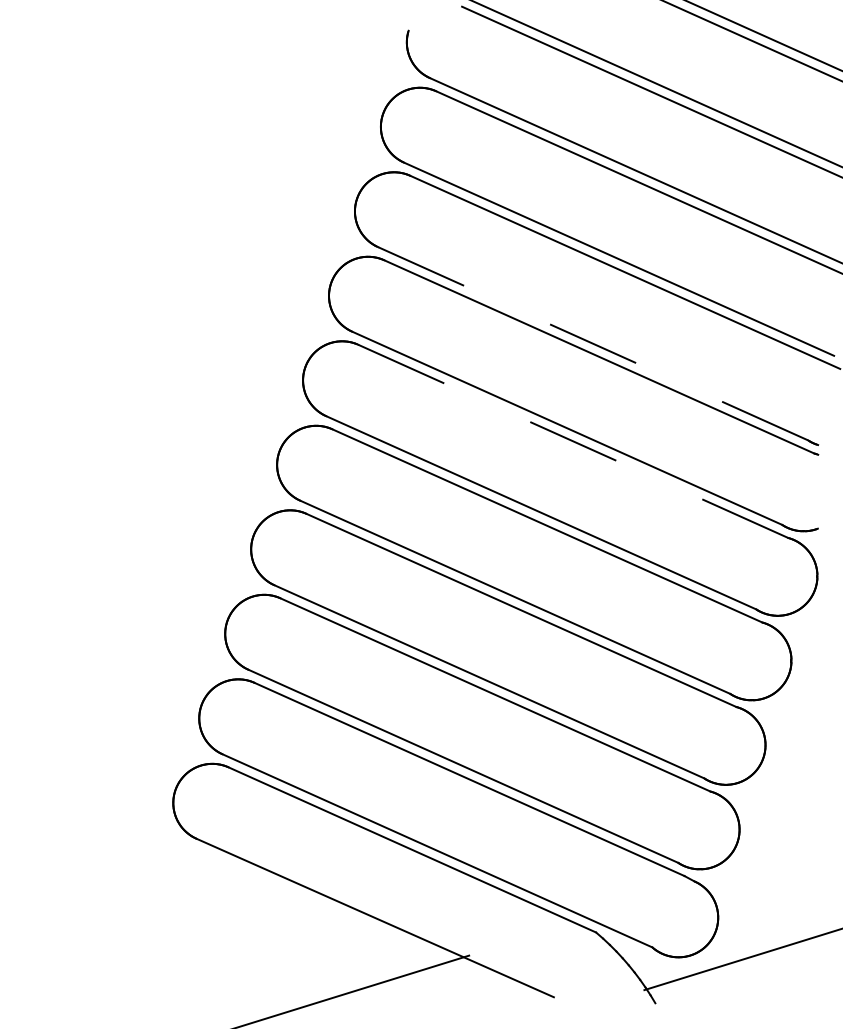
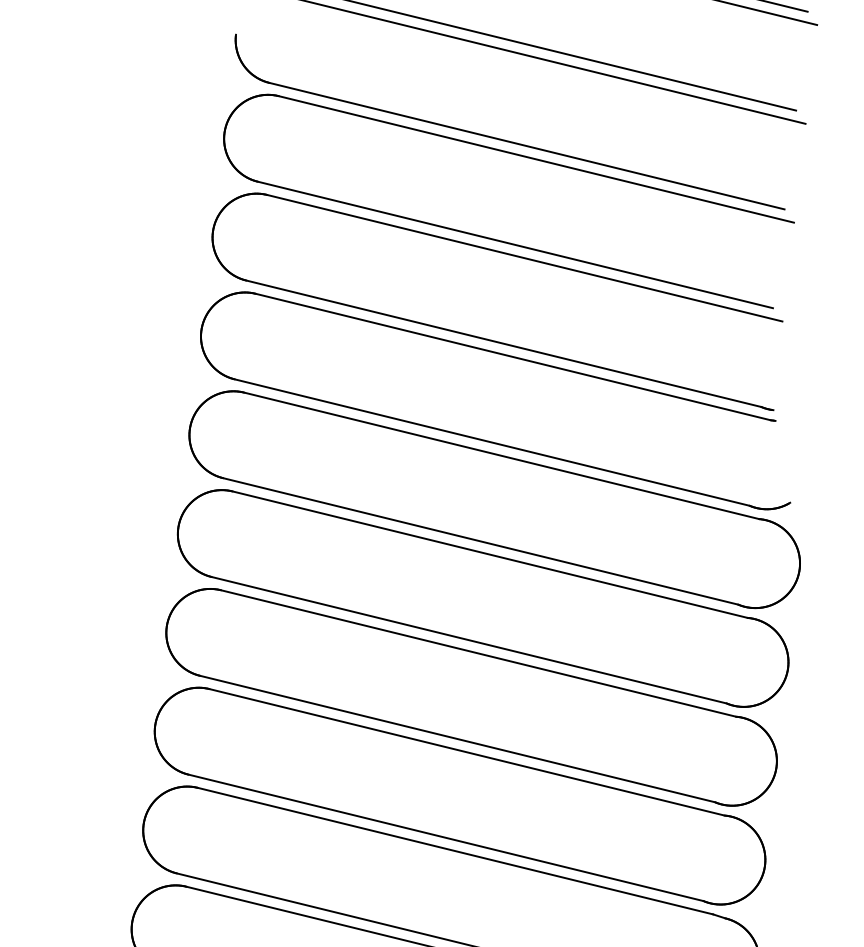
line: (593, 343) -> (504, 343), dashed -> solid
line: (573, 441) -> (501, 455), dashed -> solid

